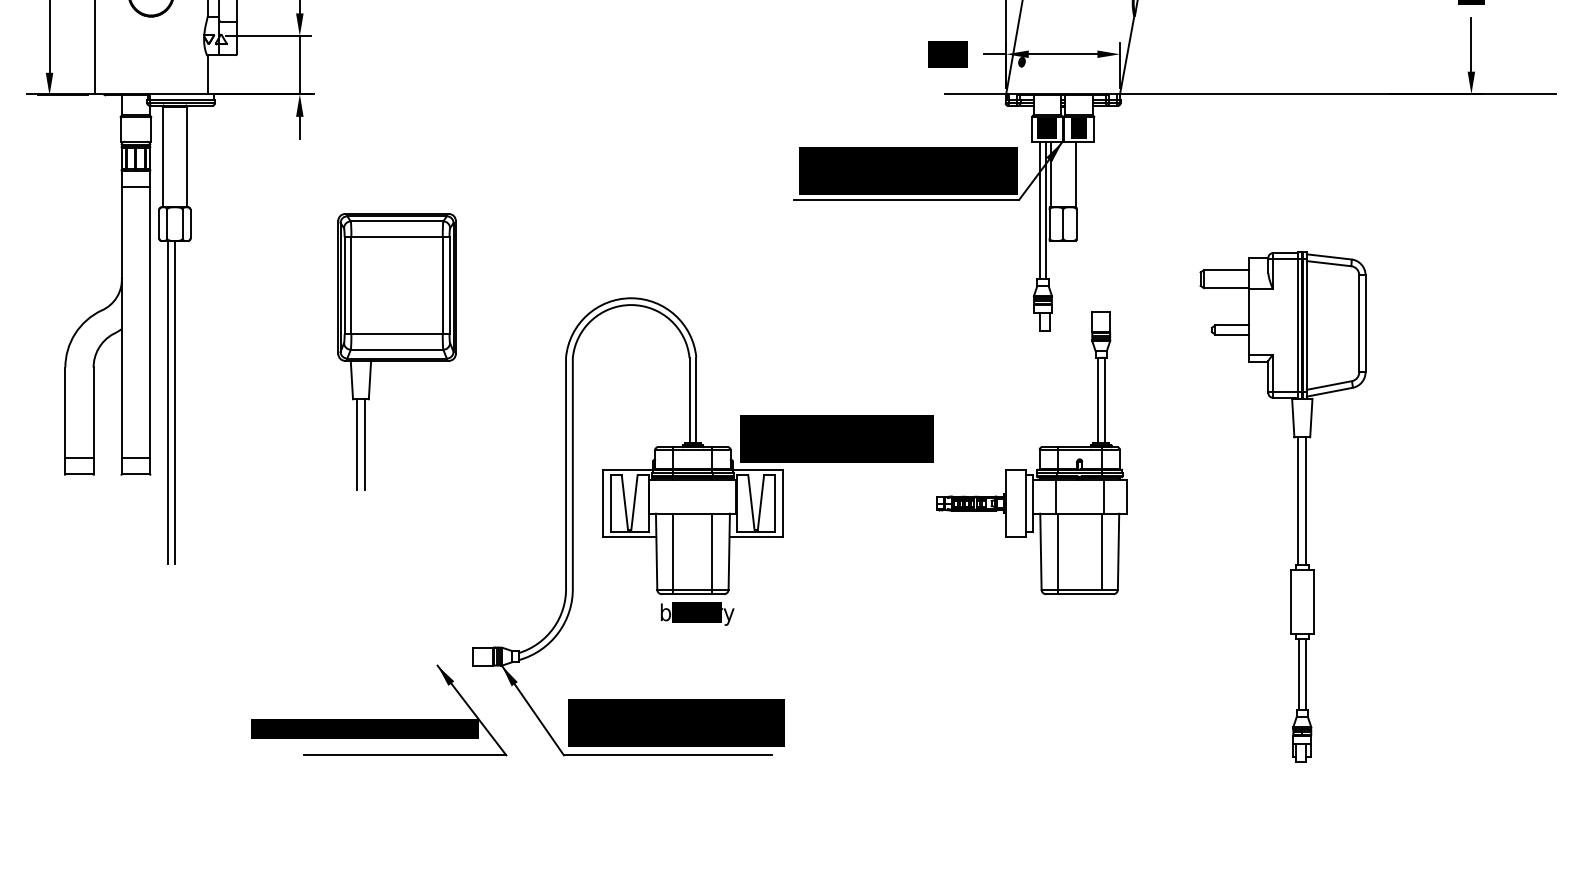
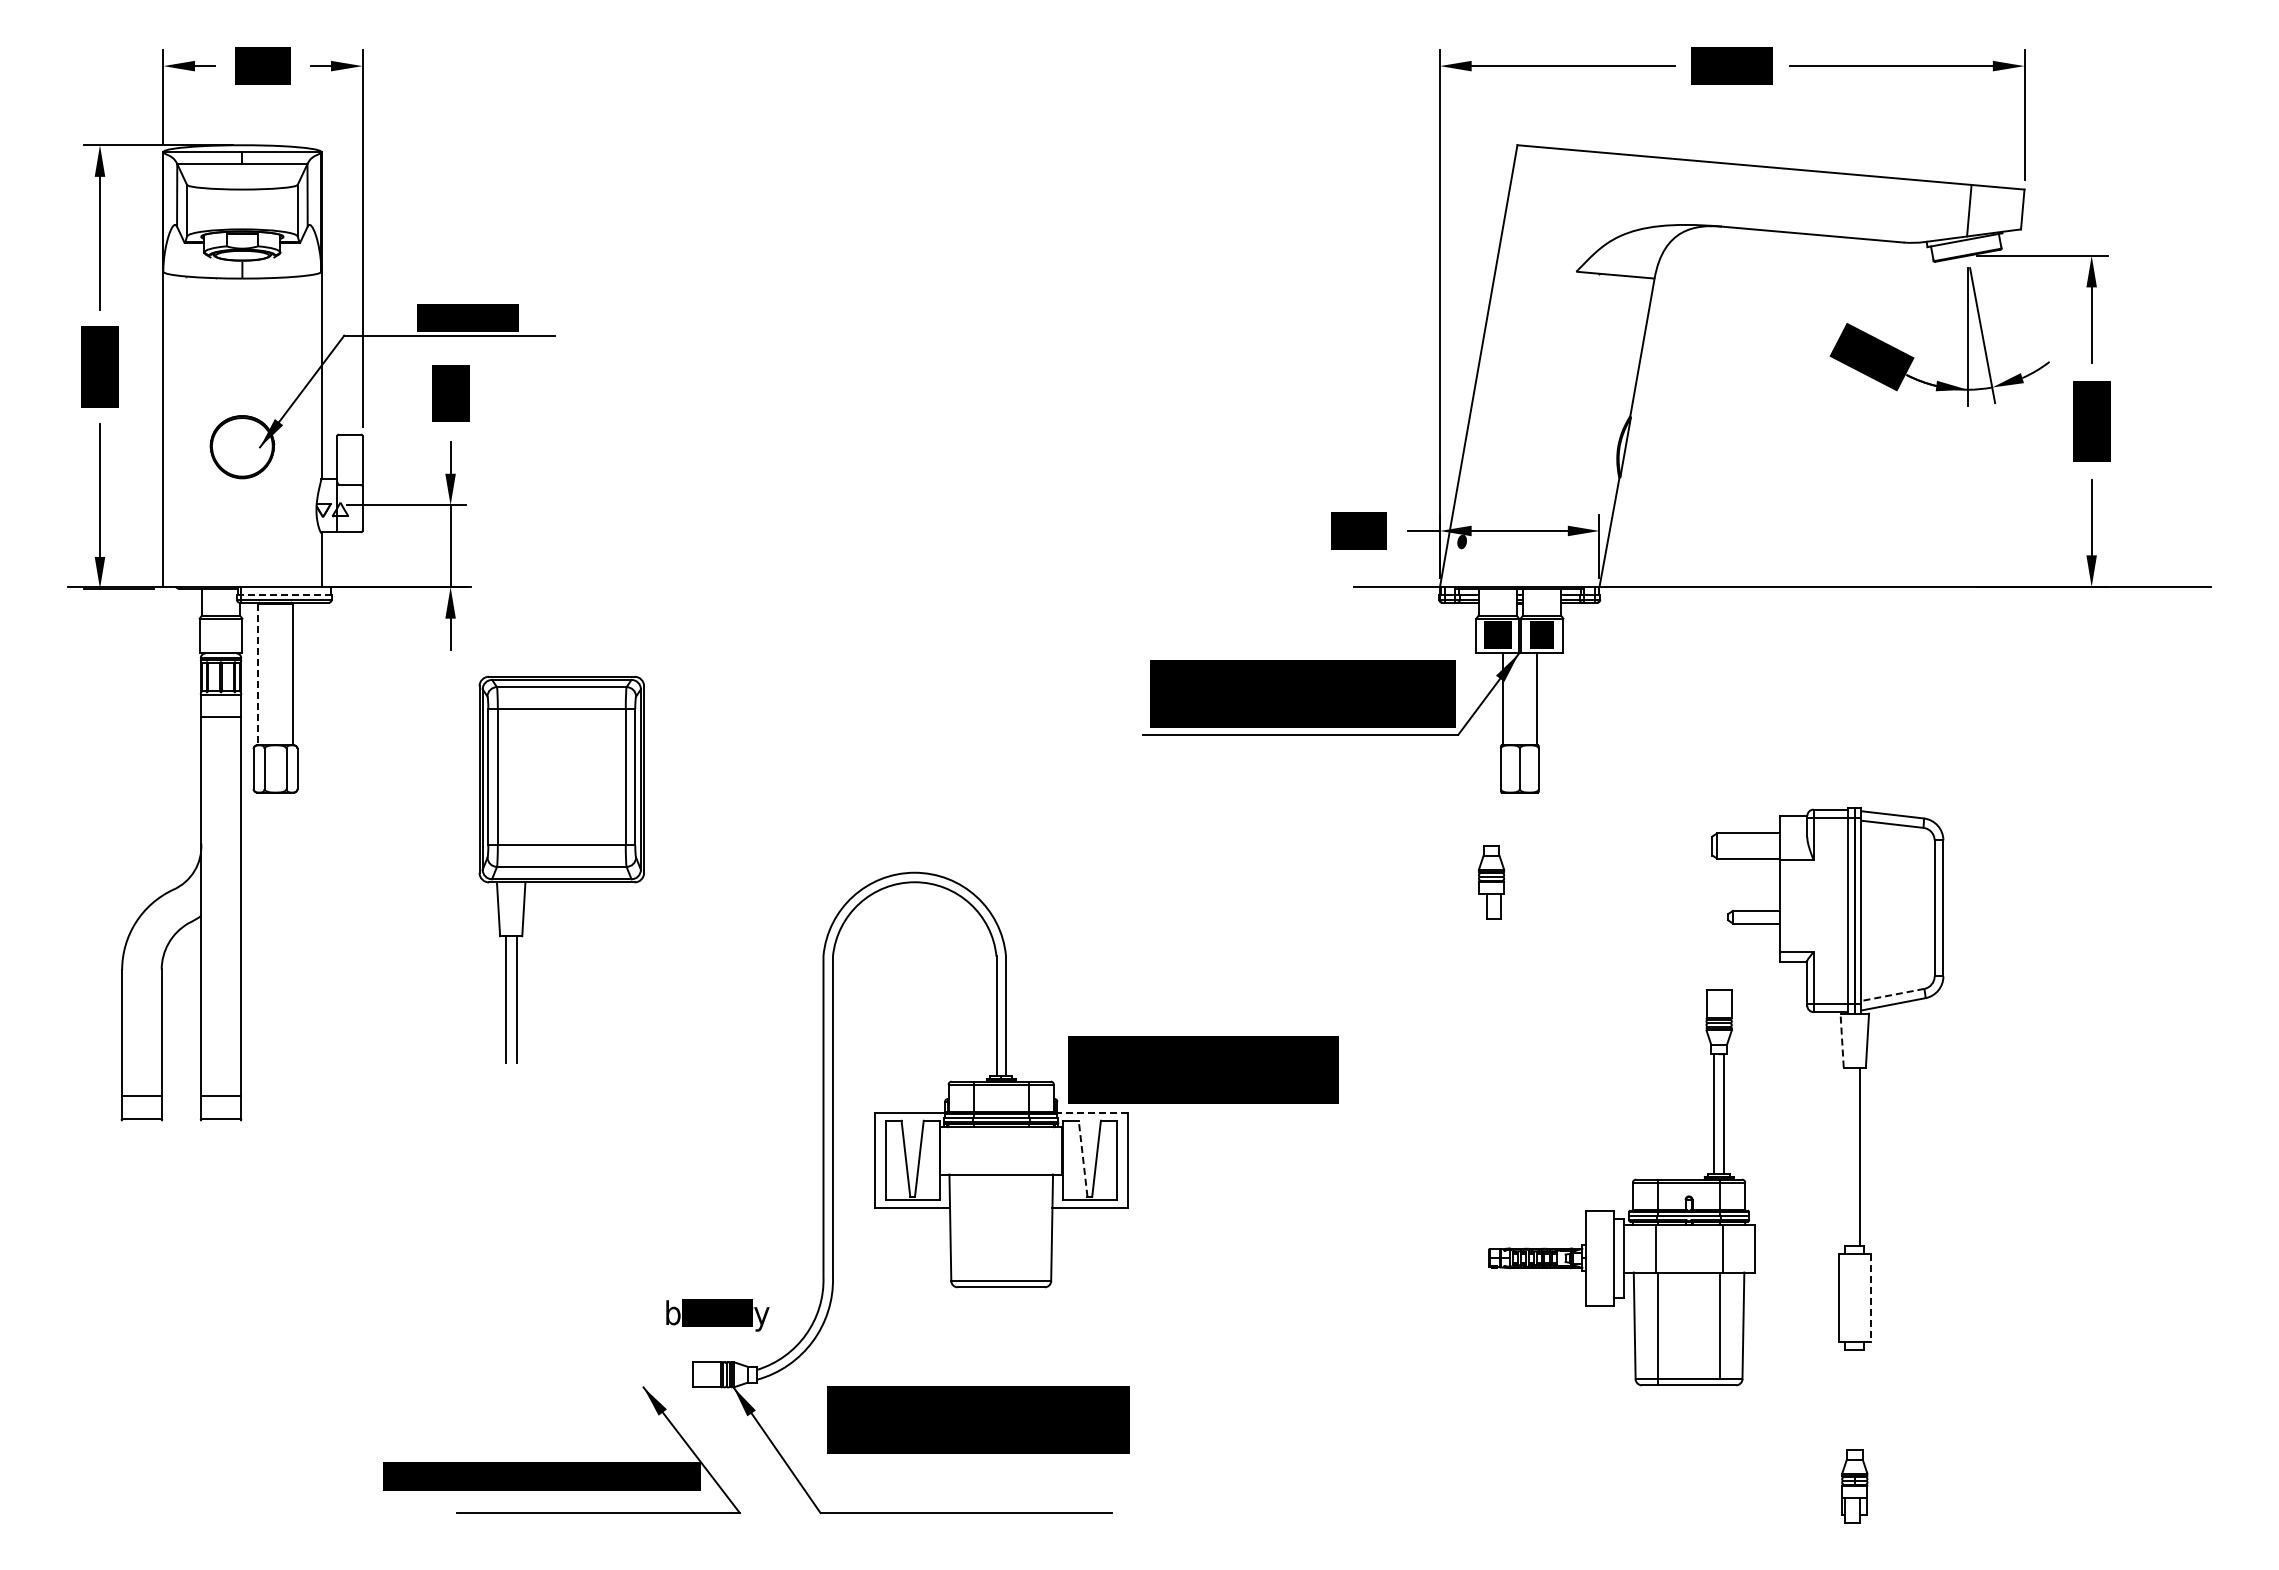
line: (180, 99) -> (283, 594), solid -> dashed
line: (162, 157) -> (258, 675), solid -> dashed
line: (1039, 210) -> (1486, 749), removed
line: (1046, 210) -> (1496, 749), removed
part: (396, 351) -> (561, 869), moved
line: (1329, 385) -> (1892, 995), solid -> dashed
line: (168, 402) -> (266, 1018), removed
line: (174, 402) -> (275, 1018), removed
line: (1293, 418) -> (1842, 1040), solid -> dashed
part: (1039, 453) -> (1632, 1187), moved
line: (758, 469) -> (1092, 1112), solid -> dashed
line: (1298, 500) -> (1849, 1156), removed
line: (751, 502) -> (1083, 1158), solid -> dashed
line: (673, 553) -> (973, 1230), removed
line: (712, 553) -> (1028, 1230), removed
line: (1313, 602) -> (1870, 1298), solid -> dashed
text: (697, 614) -> (717, 1315), moved
line: (1299, 675) -> (1850, 1400), removed
line: (1305, 675) -> (1859, 1400), removed
text: (676, 722) -> (978, 1419), moved

